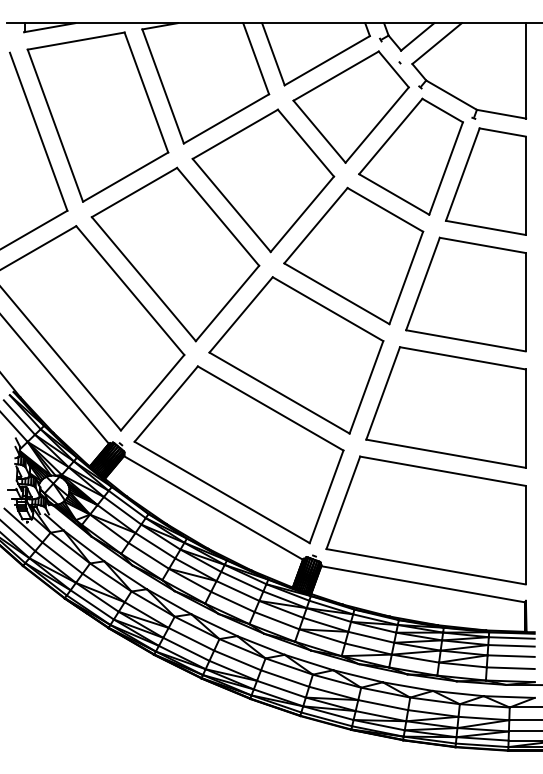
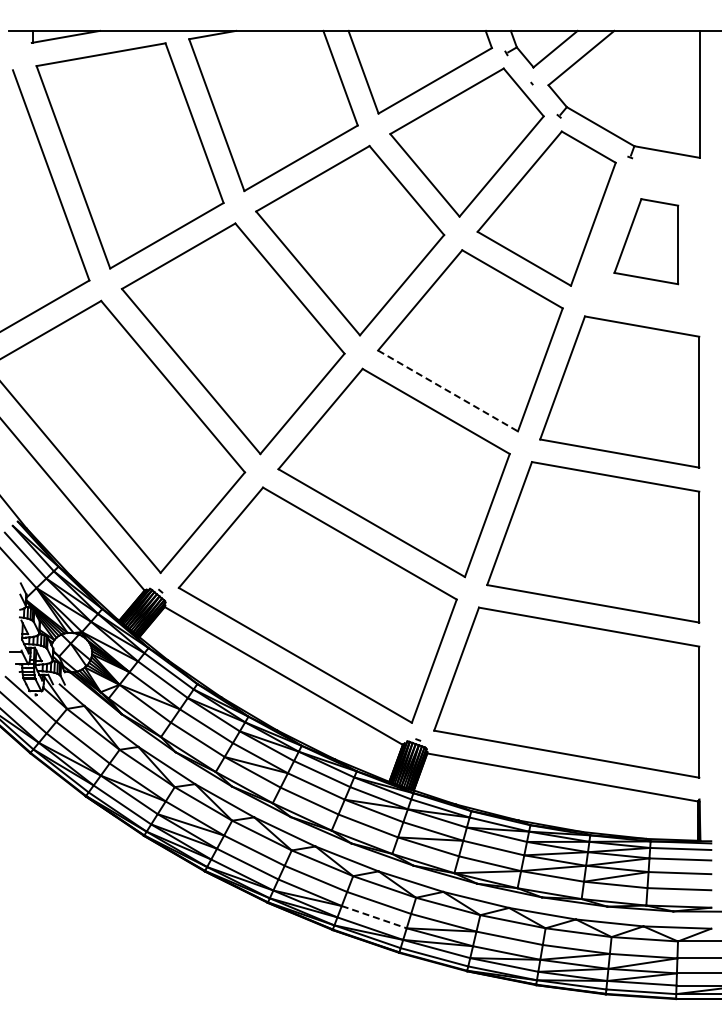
part: (486, 181) -> (646, 241), size x0.6
line: (337, 293) -> (448, 390), solid -> dashed
line: (281, 689) -> (374, 917), solid -> dashed

